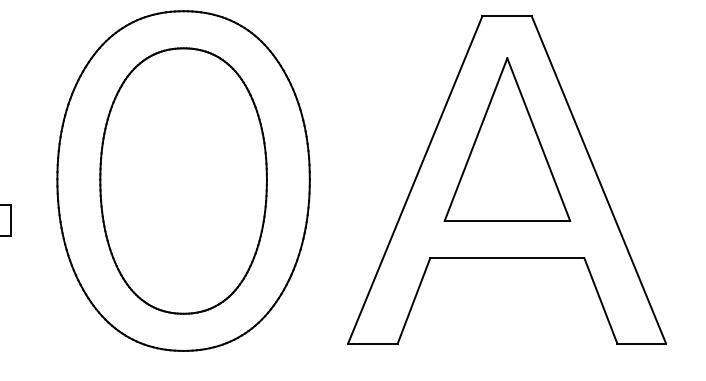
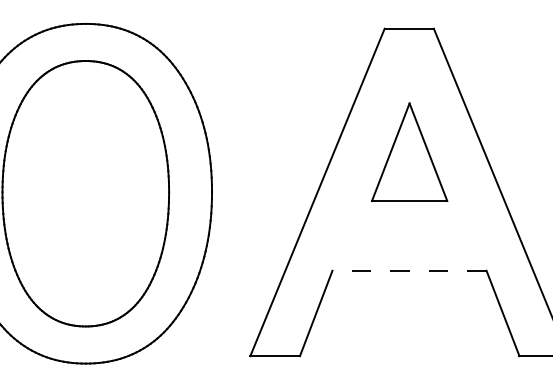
part: (507, 139) -> (409, 152), size x0.6
line: (506, 258) -> (408, 271), solid -> dashed

